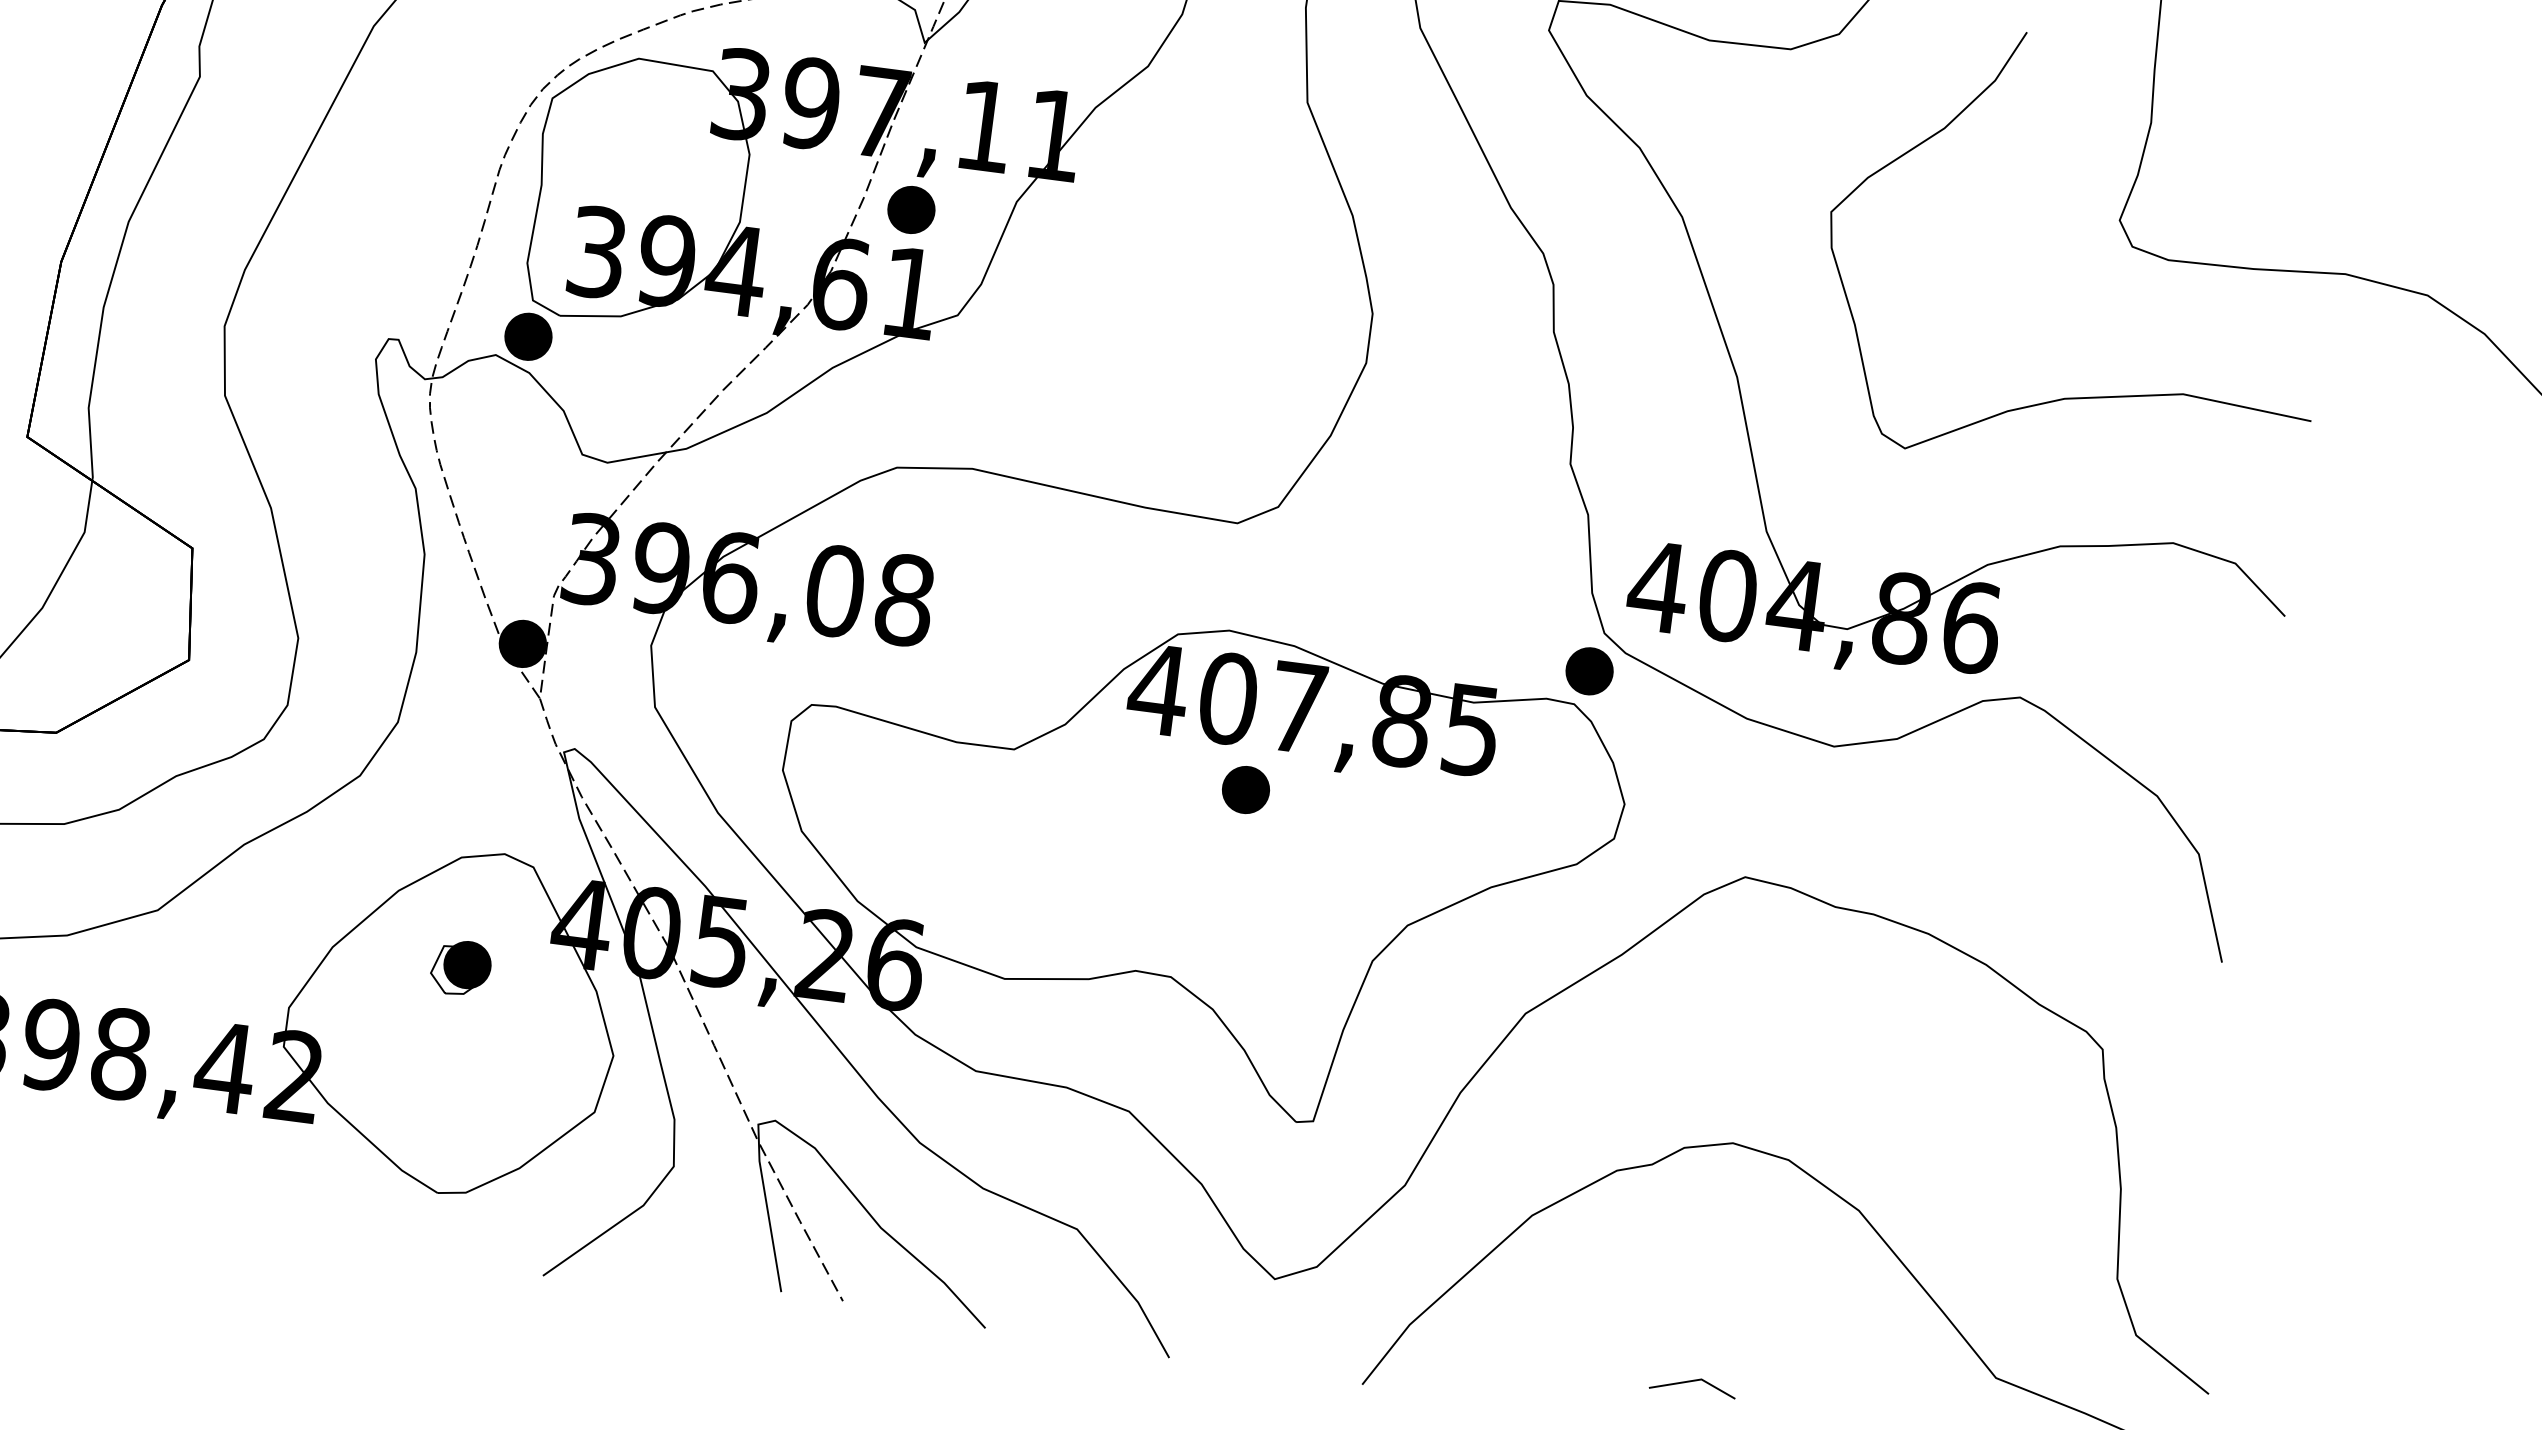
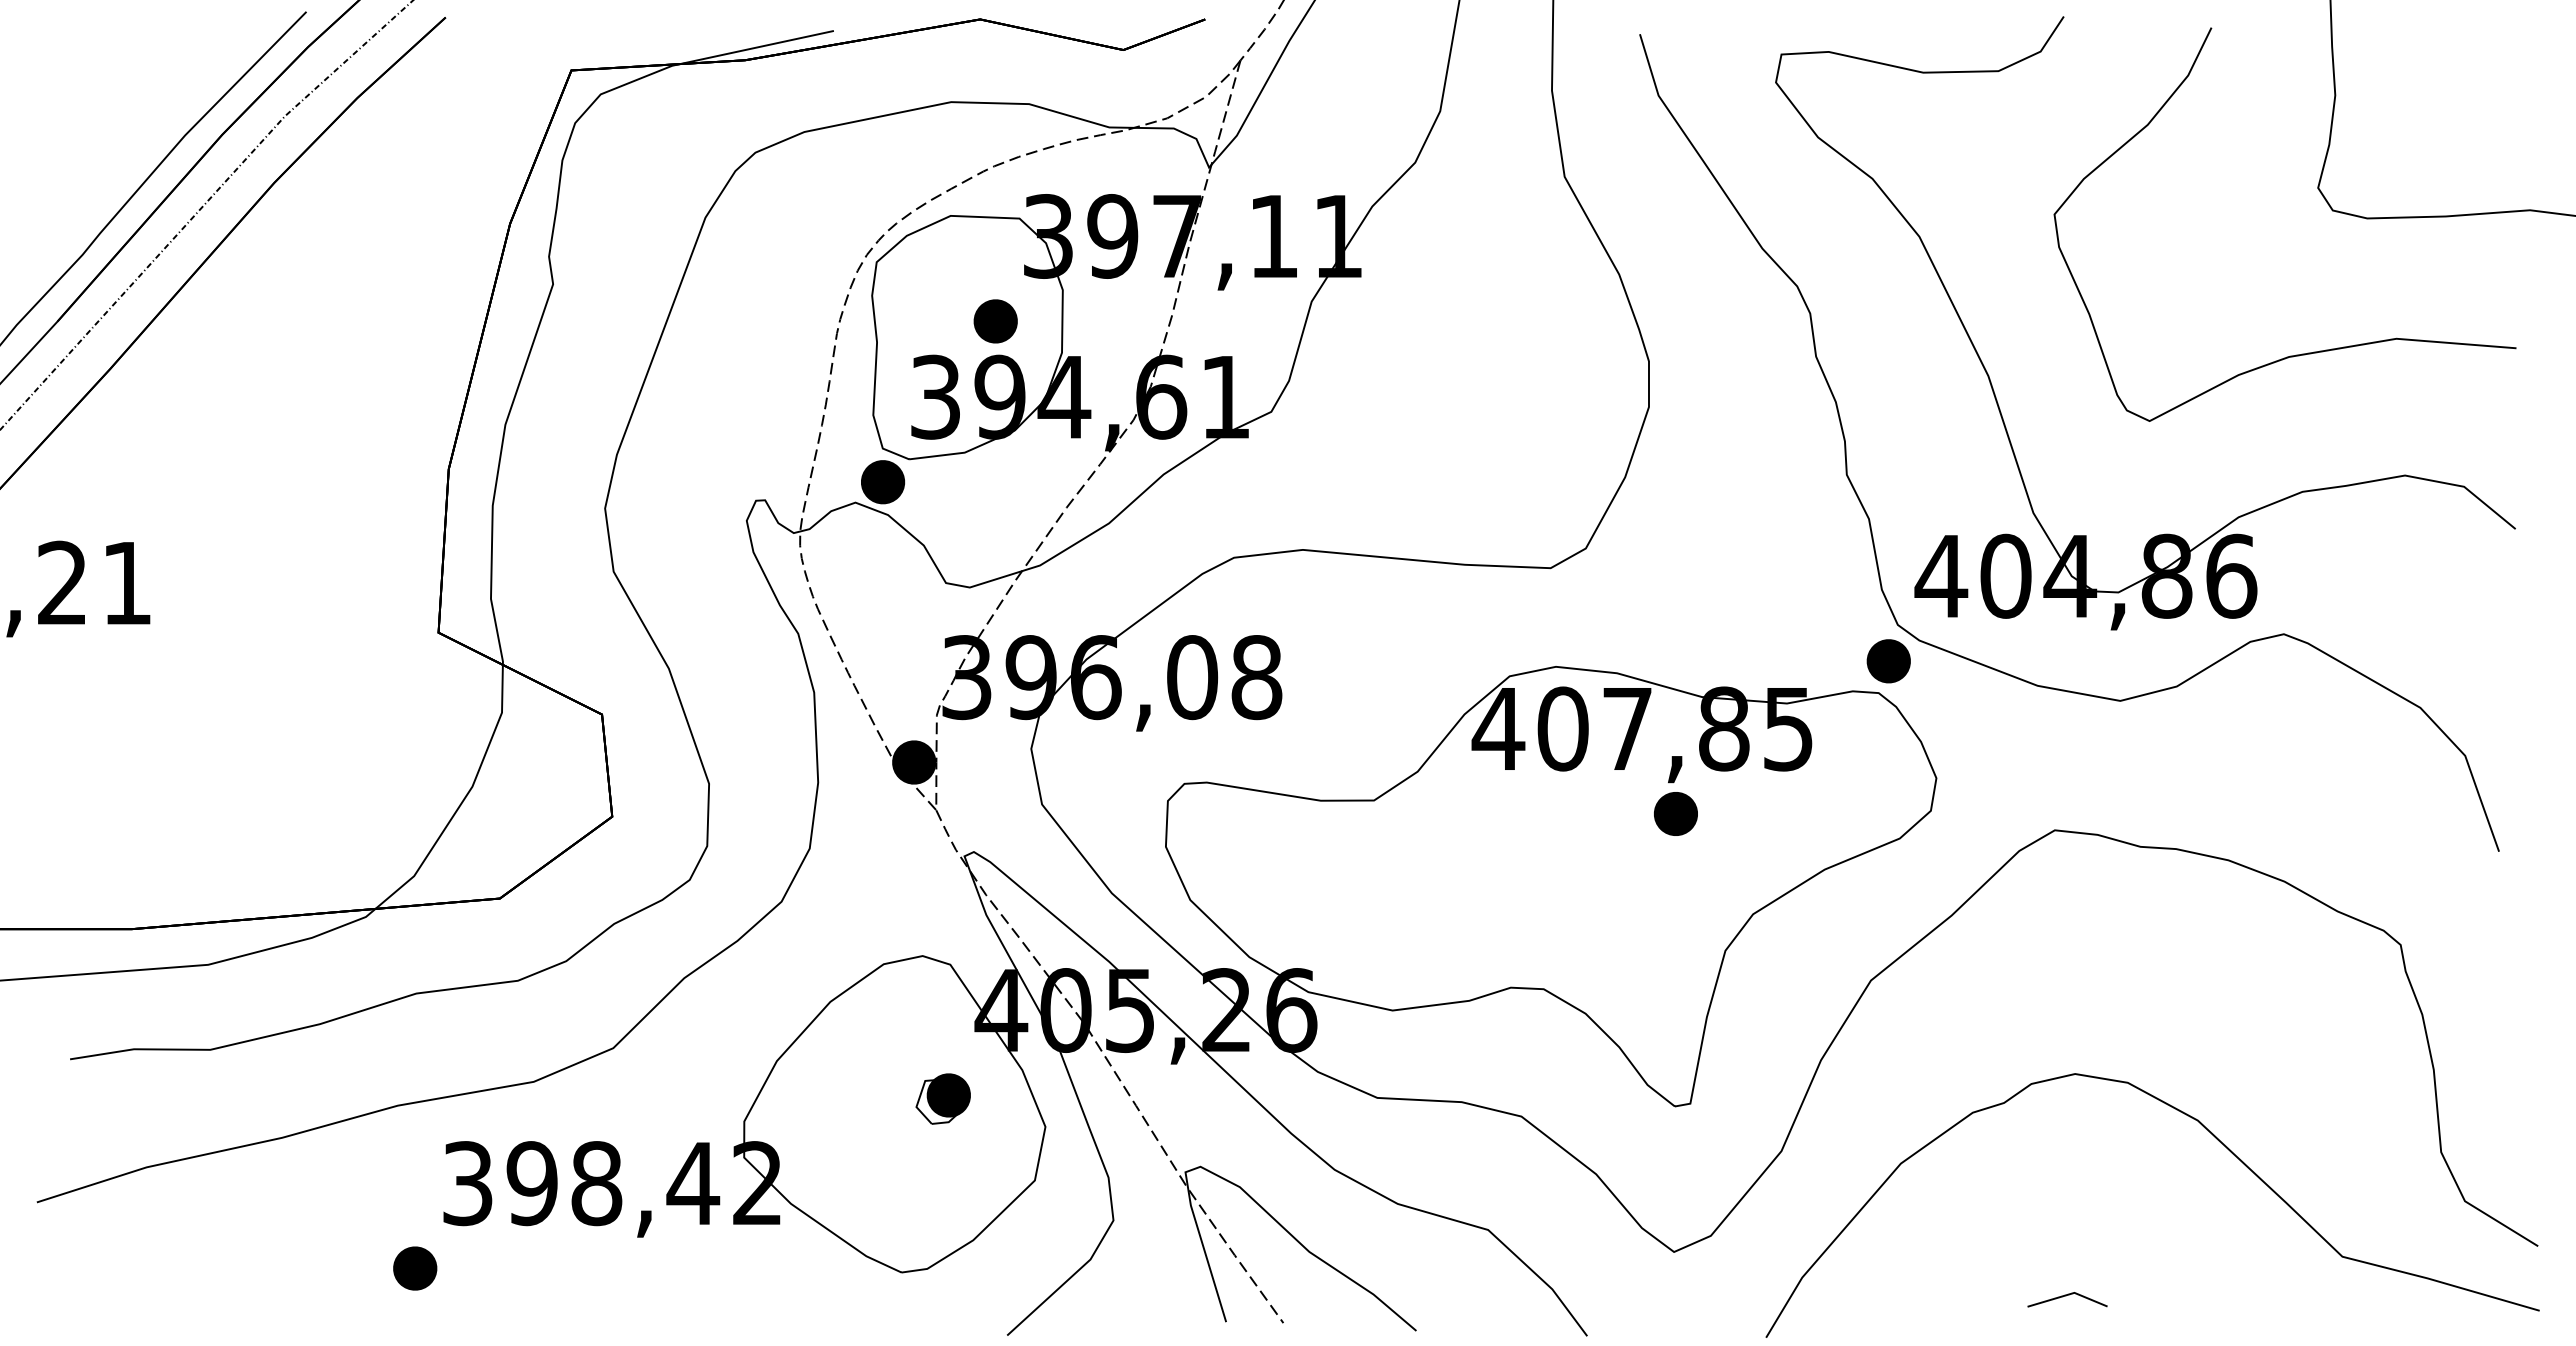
part: (911, 210) -> (995, 321), moved
part: (1245, 789) -> (1675, 813), moved
part: (460, 967) -> (942, 1098), moved

